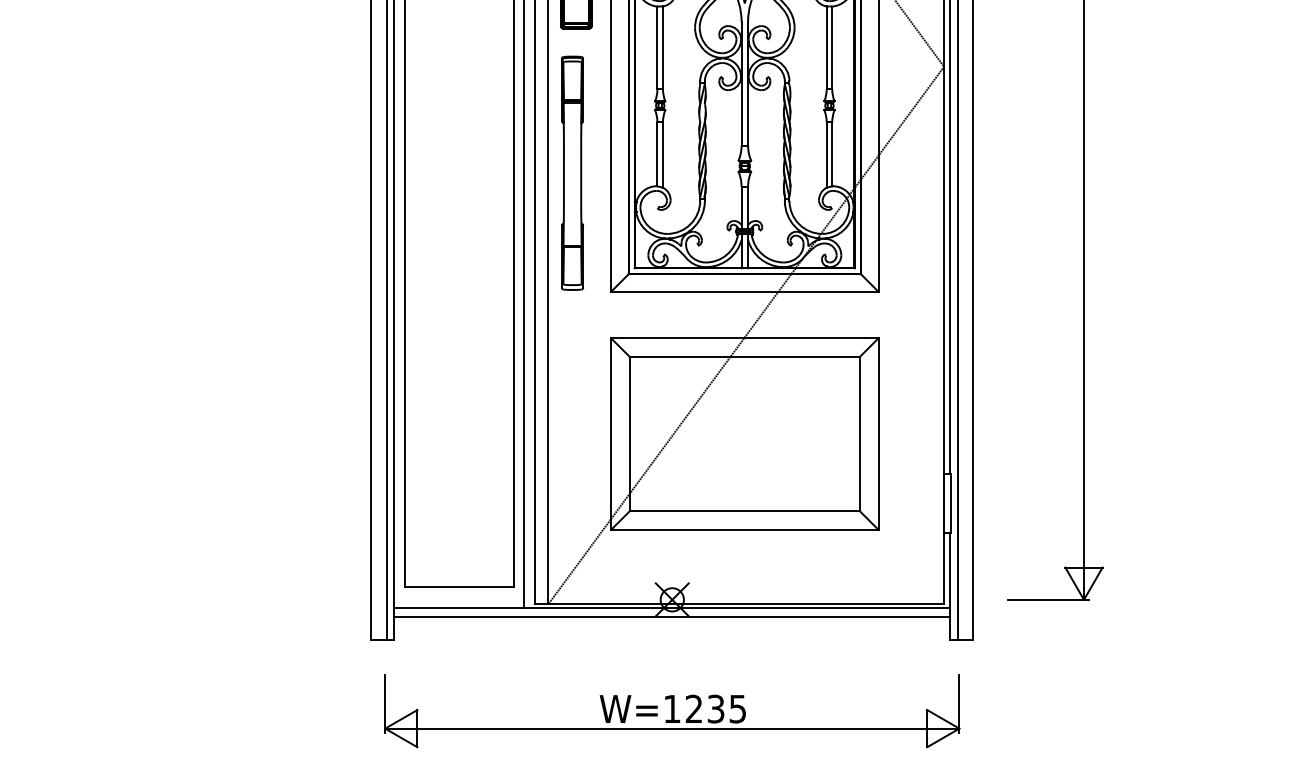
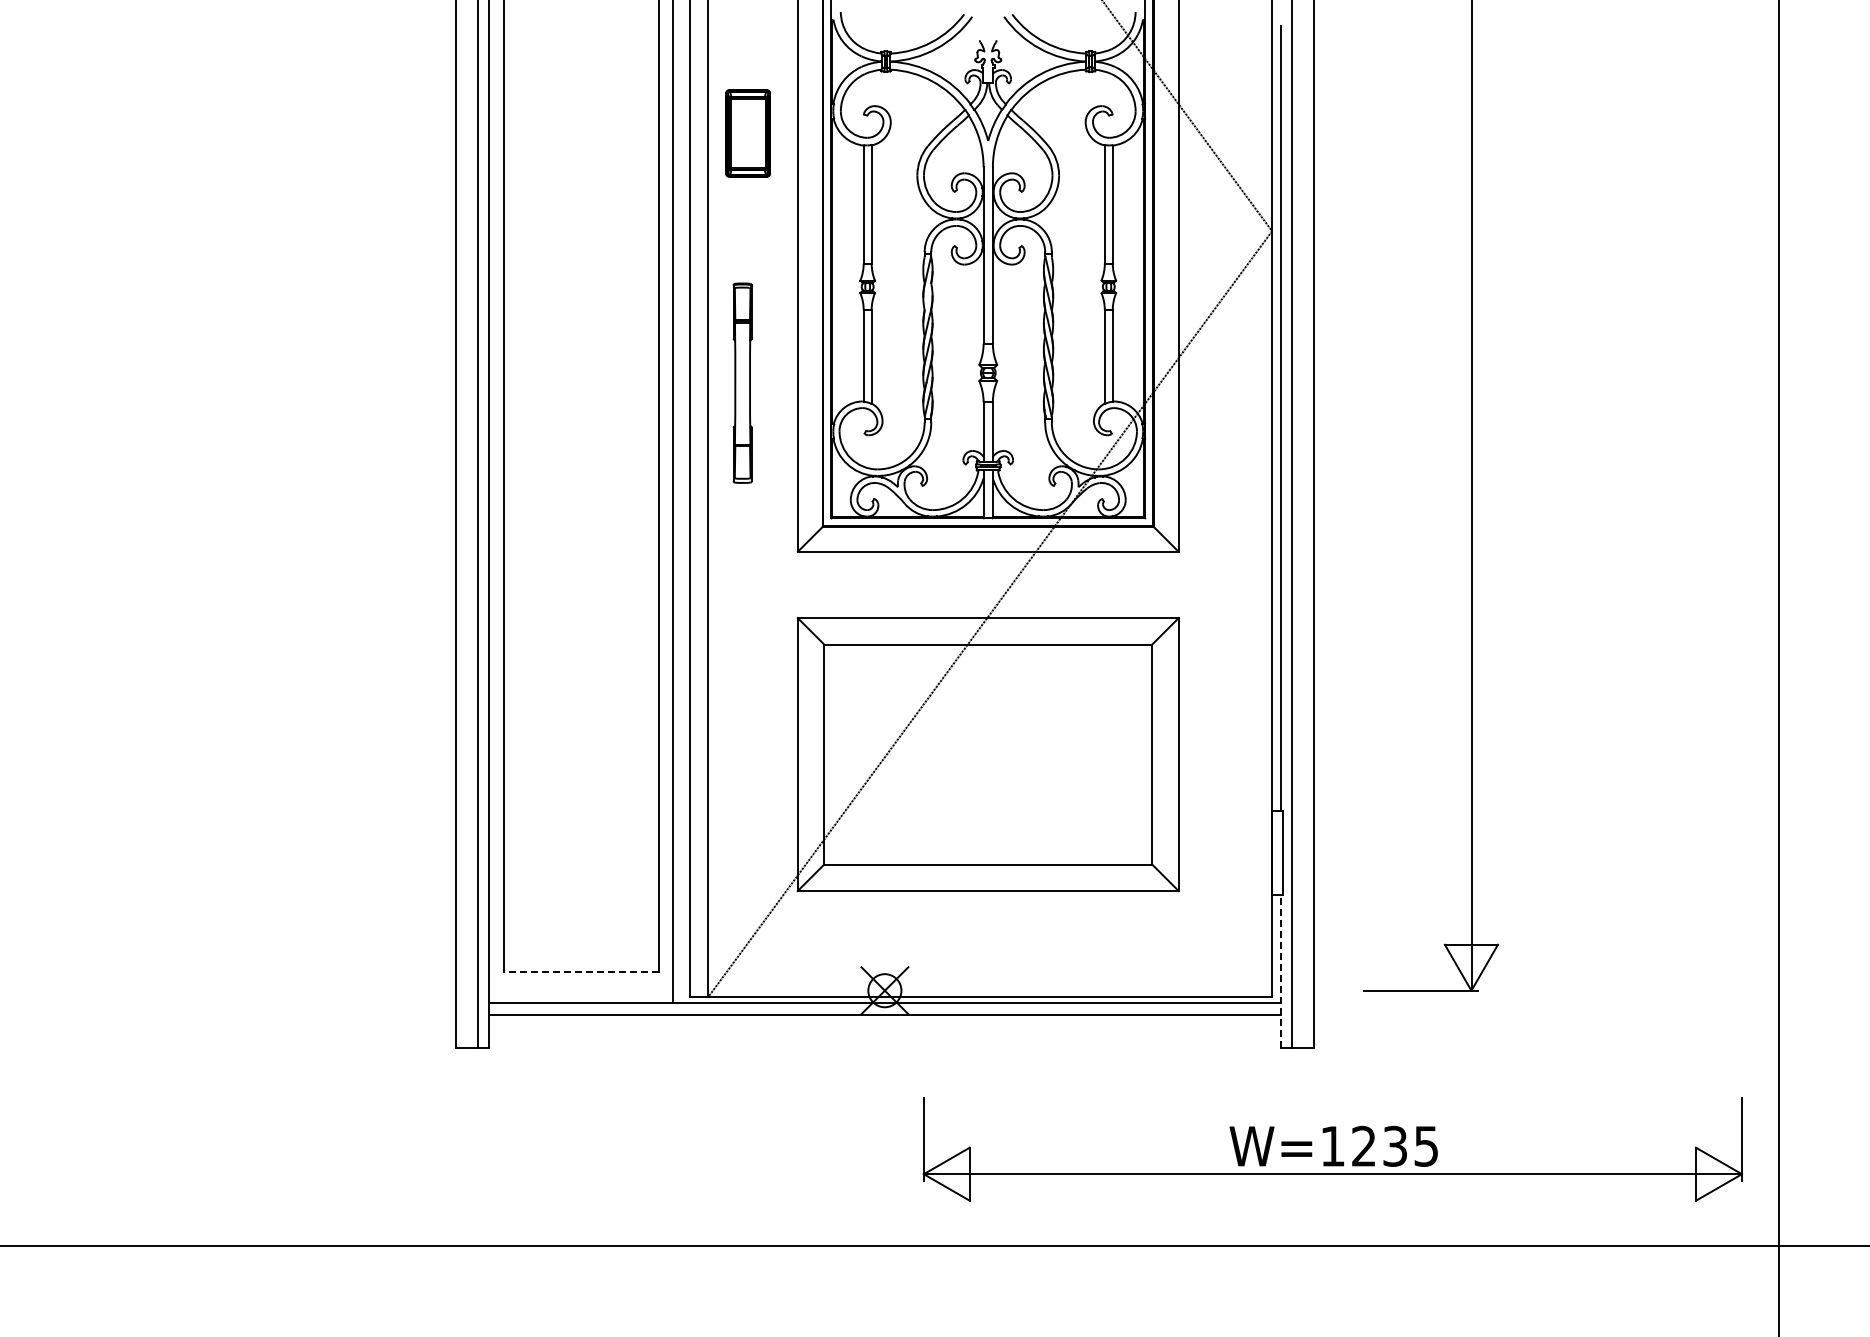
part: (572, 173) -> (742, 383), size x0.6
line: (459, 586) -> (581, 971), solid -> dashed
line: (949, 586) -> (1280, 971), solid -> dashed
part: (672, 711) -> (1332, 1149), moved

